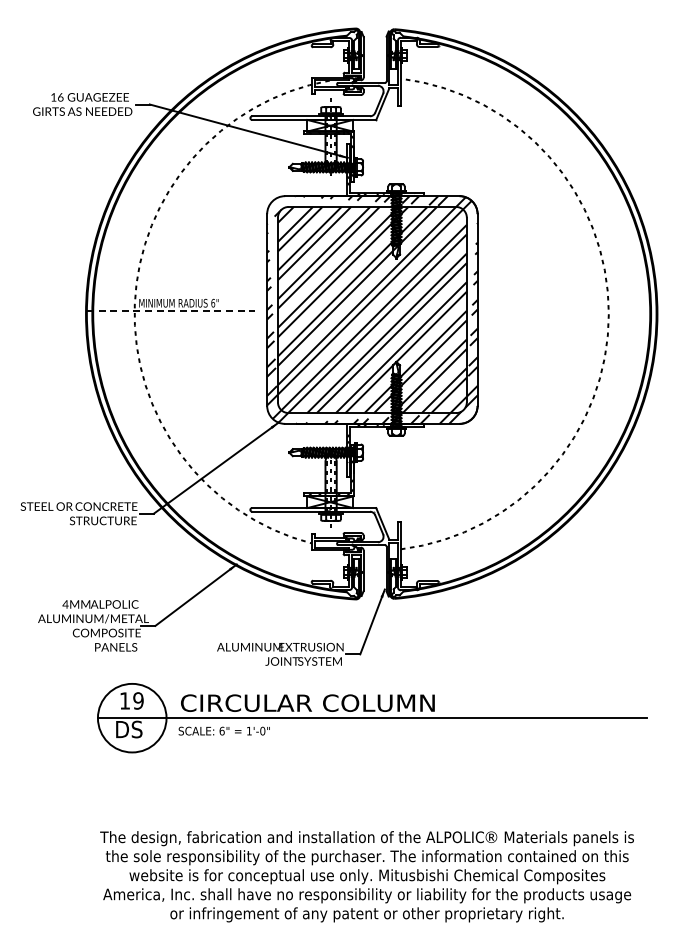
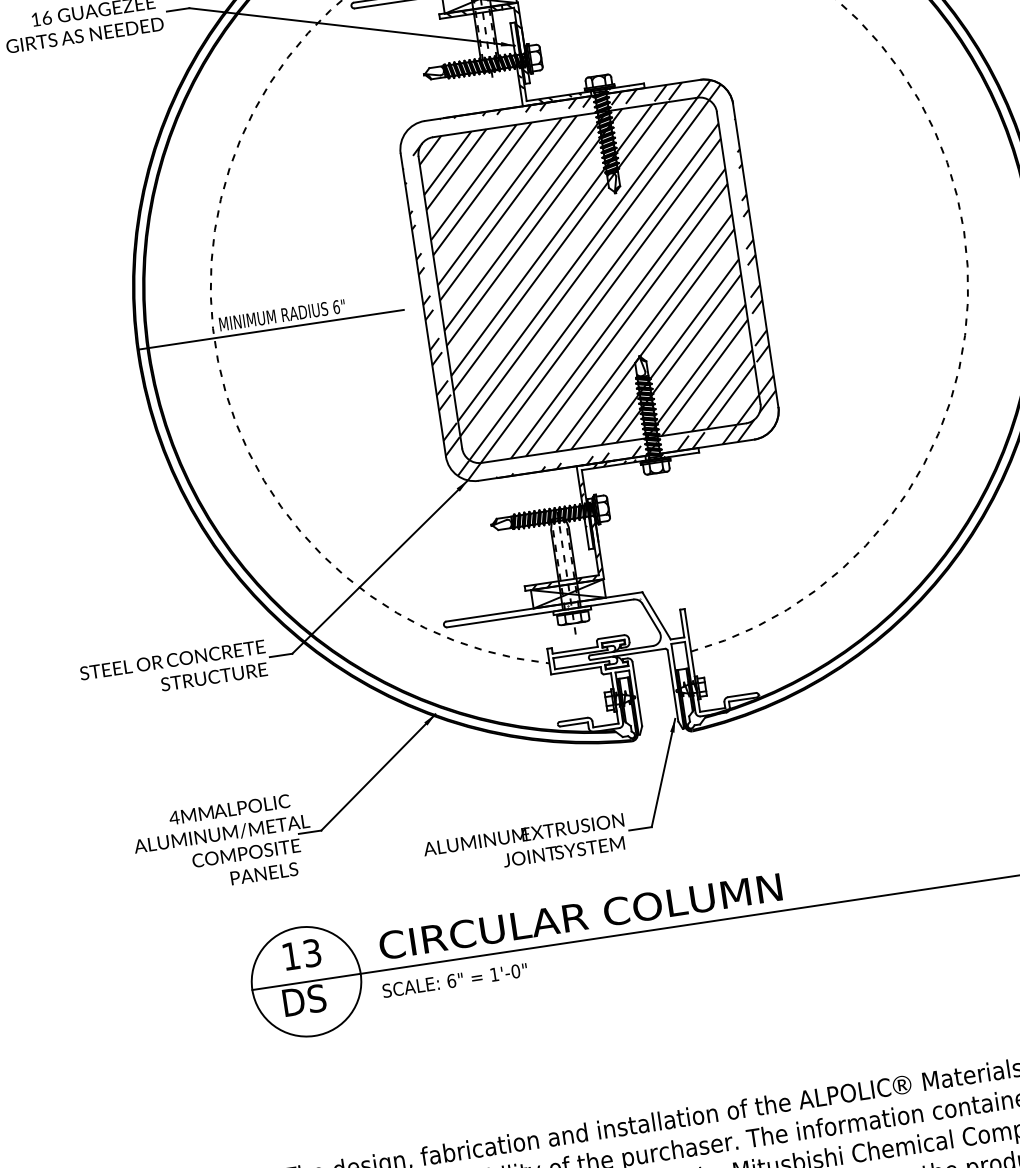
line: (170, 311) -> (270, 330), dashed -> solid
text: (138, 700) -> (312, 952), 19 -> 13

